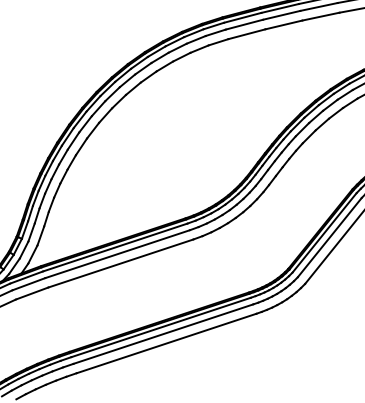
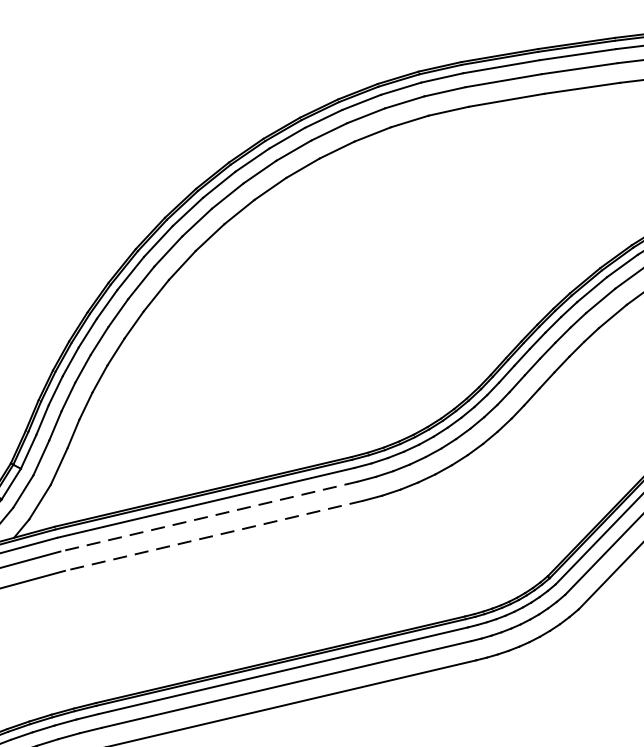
line: (117, 254) -> (209, 517), solid -> dashed
line: (120, 263) -> (213, 535), solid -> dashed

